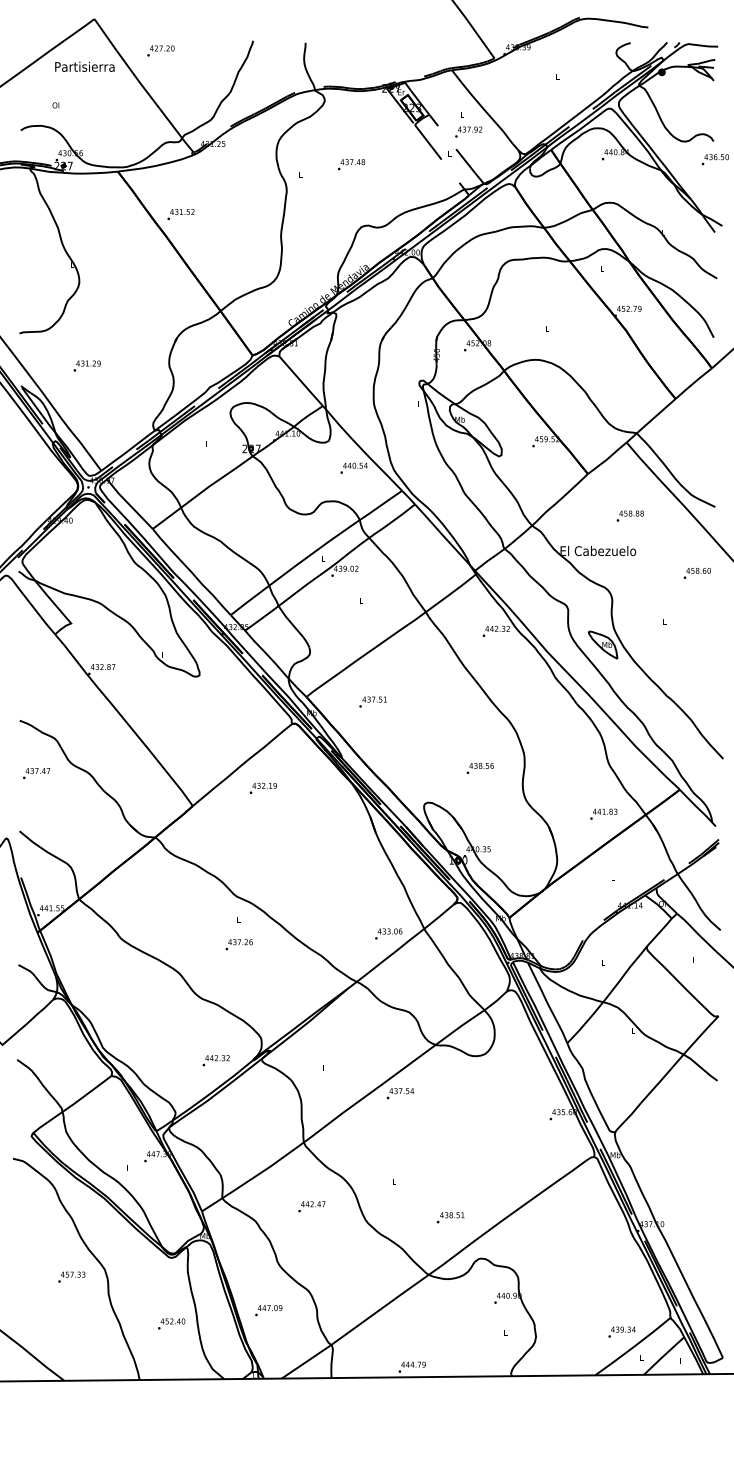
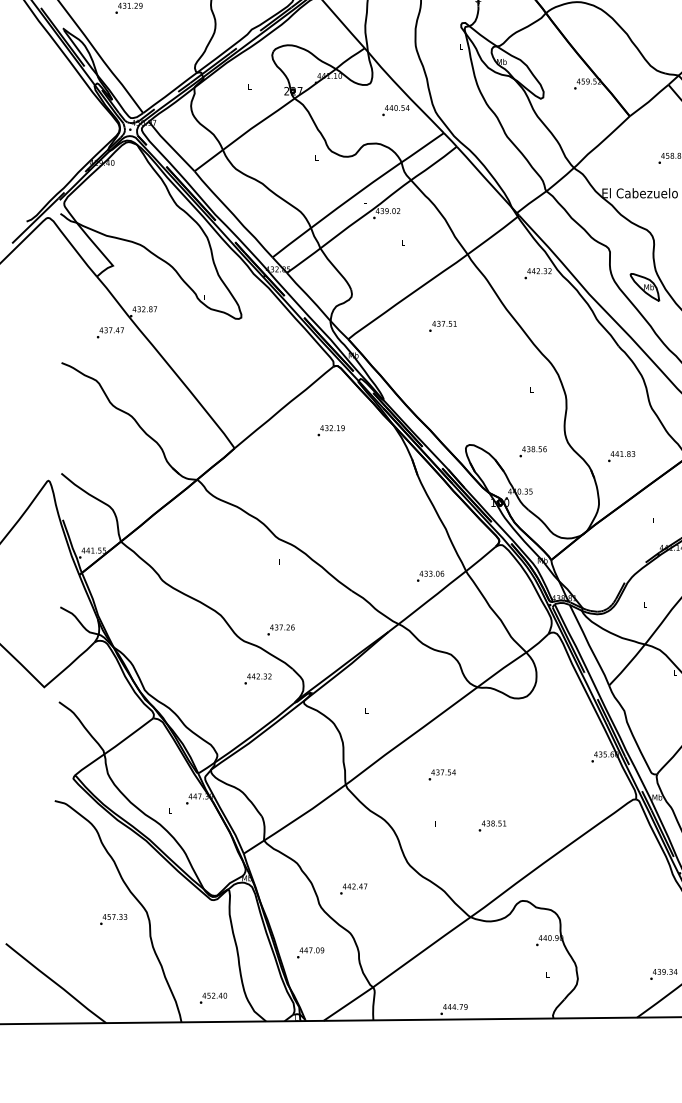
text: (372, 701) -> (442, 325), moved
text: (479, 768) -> (532, 451), moved
text: (36, 773) -> (110, 332), moved
text: (262, 787) -> (330, 429), moved
text: (603, 813) -> (621, 455), moved
text: (238, 944) -> (280, 629), moved
text: (215, 1060) -> (257, 678), moved
text: (400, 1093) -> (442, 774), moved
text: (311, 1206) -> (353, 888), moved
text: (450, 1217) -> (492, 825), moved
text: (171, 1323) -> (213, 997), moved

